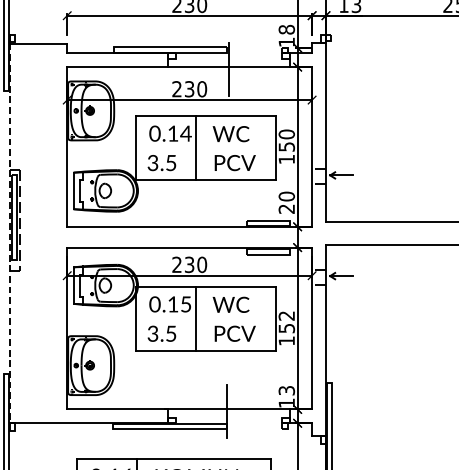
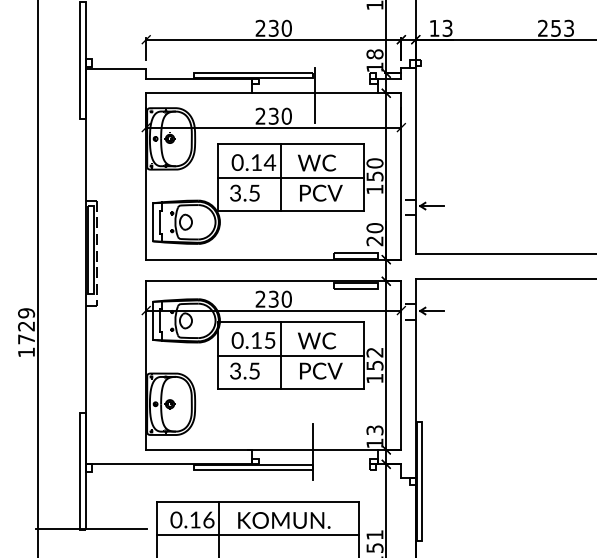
line: (205, 147) -> (290, 177), added
line: (9, 233) -> (86, 266), dashed -> solid
line: (205, 318) -> (290, 355), added

